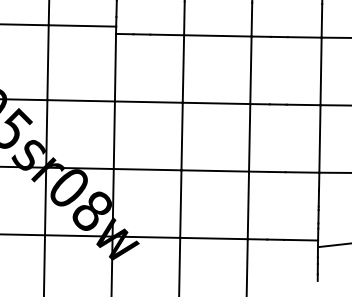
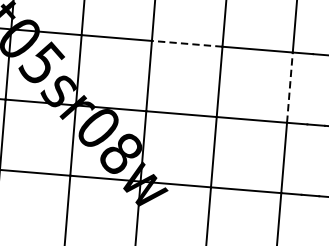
line: (148, 102) -> (186, 44), solid -> dashed
line: (249, 137) -> (289, 87), solid -> dashed

